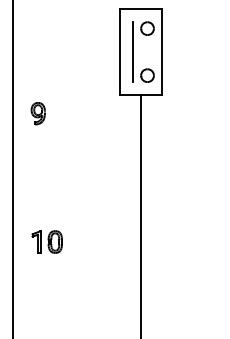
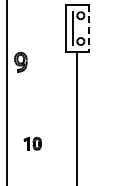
line: (163, 53) -> (89, 29), solid -> dashed
part: (37, 113) -> (20, 62), size x1.6
part: (46, 241) -> (32, 143), moved

